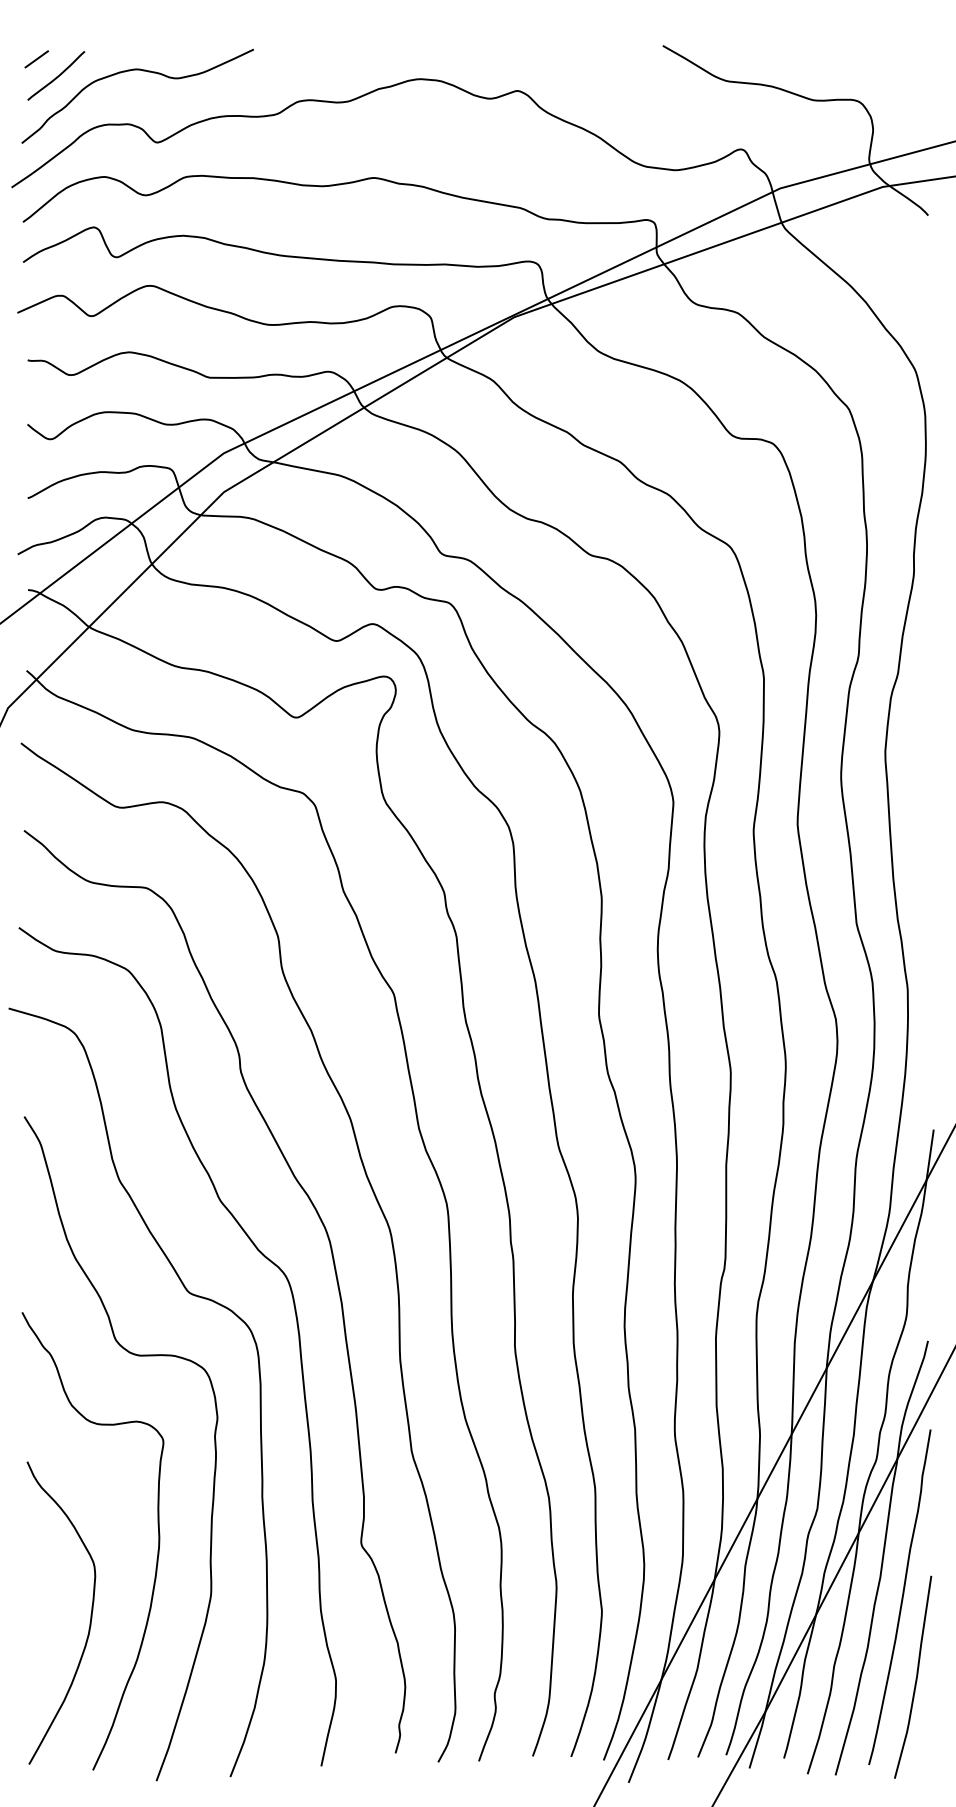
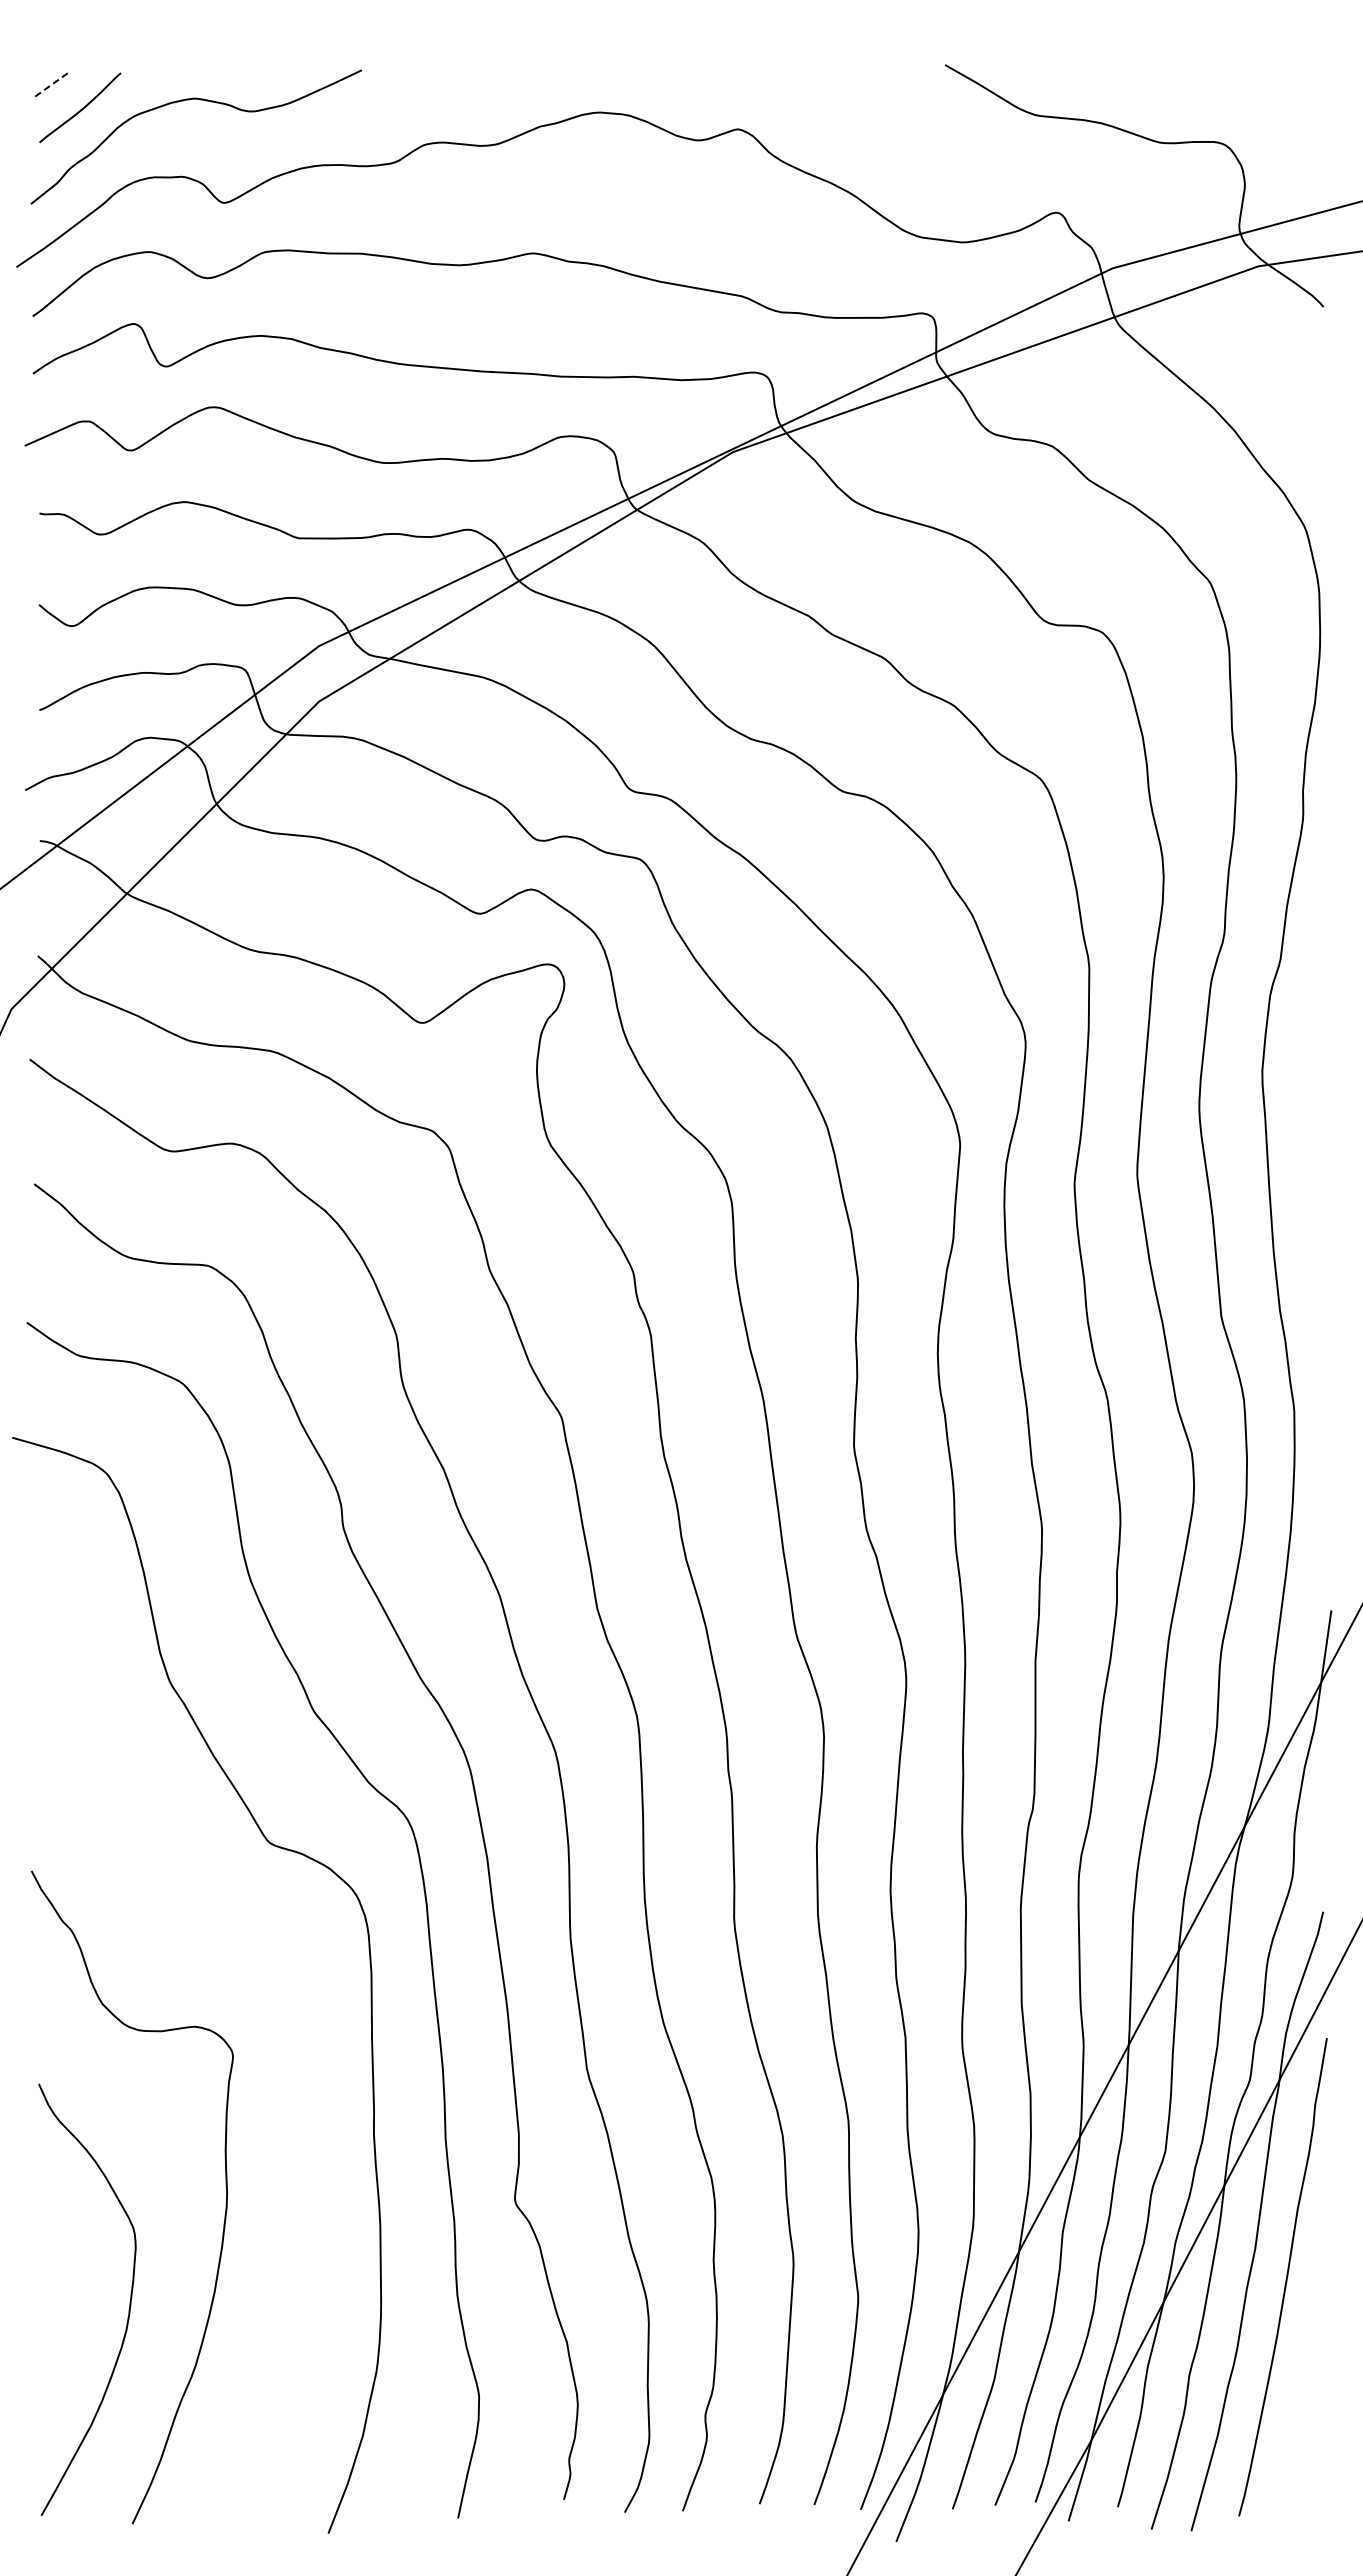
line: (36, 59) -> (52, 84), solid -> dashed
curve: (214, 1440) -> (305, 2053), removed
curve: (916, 1677) -> (1306, 2391), removed

